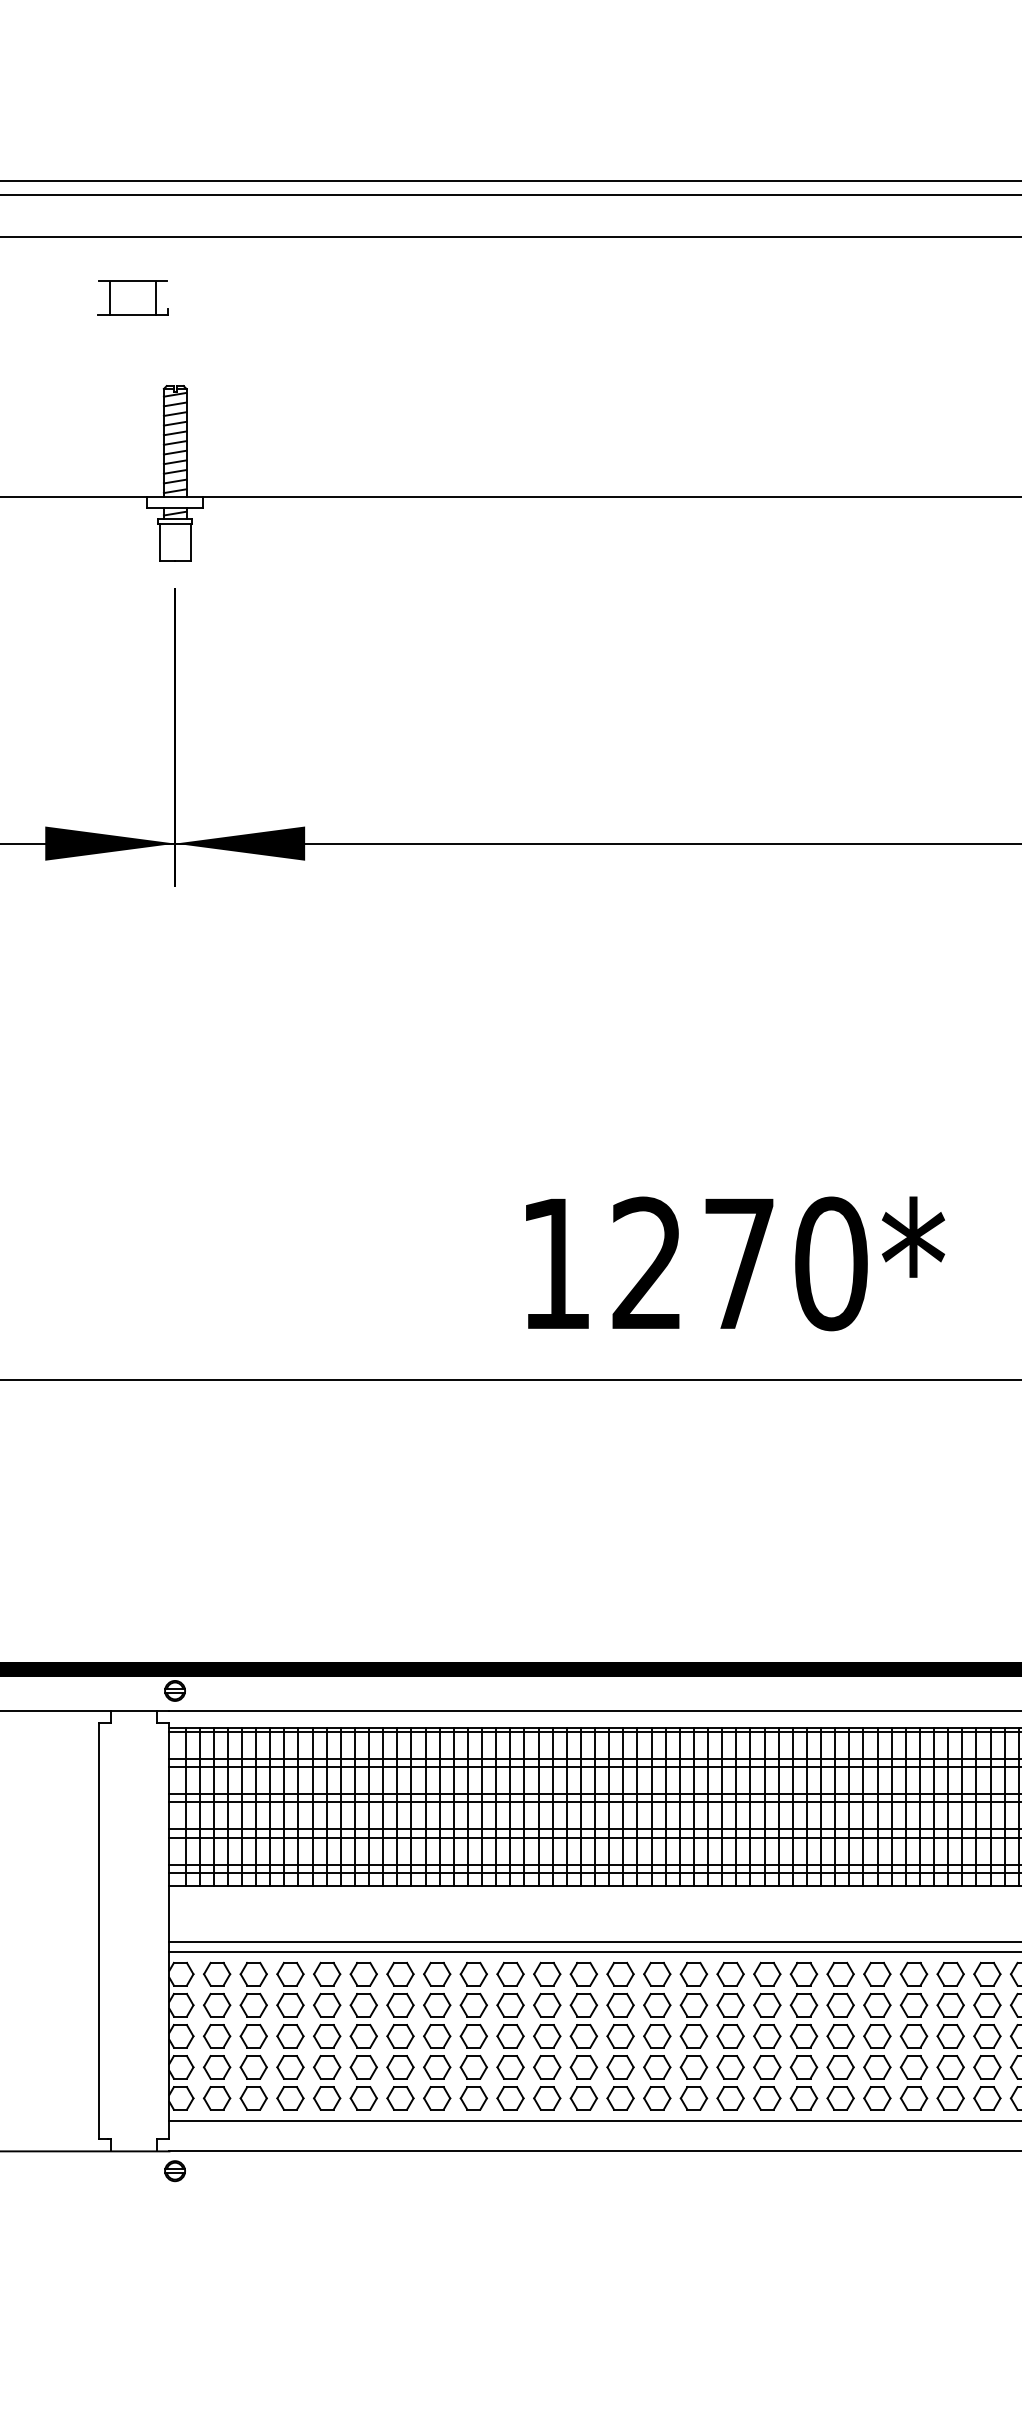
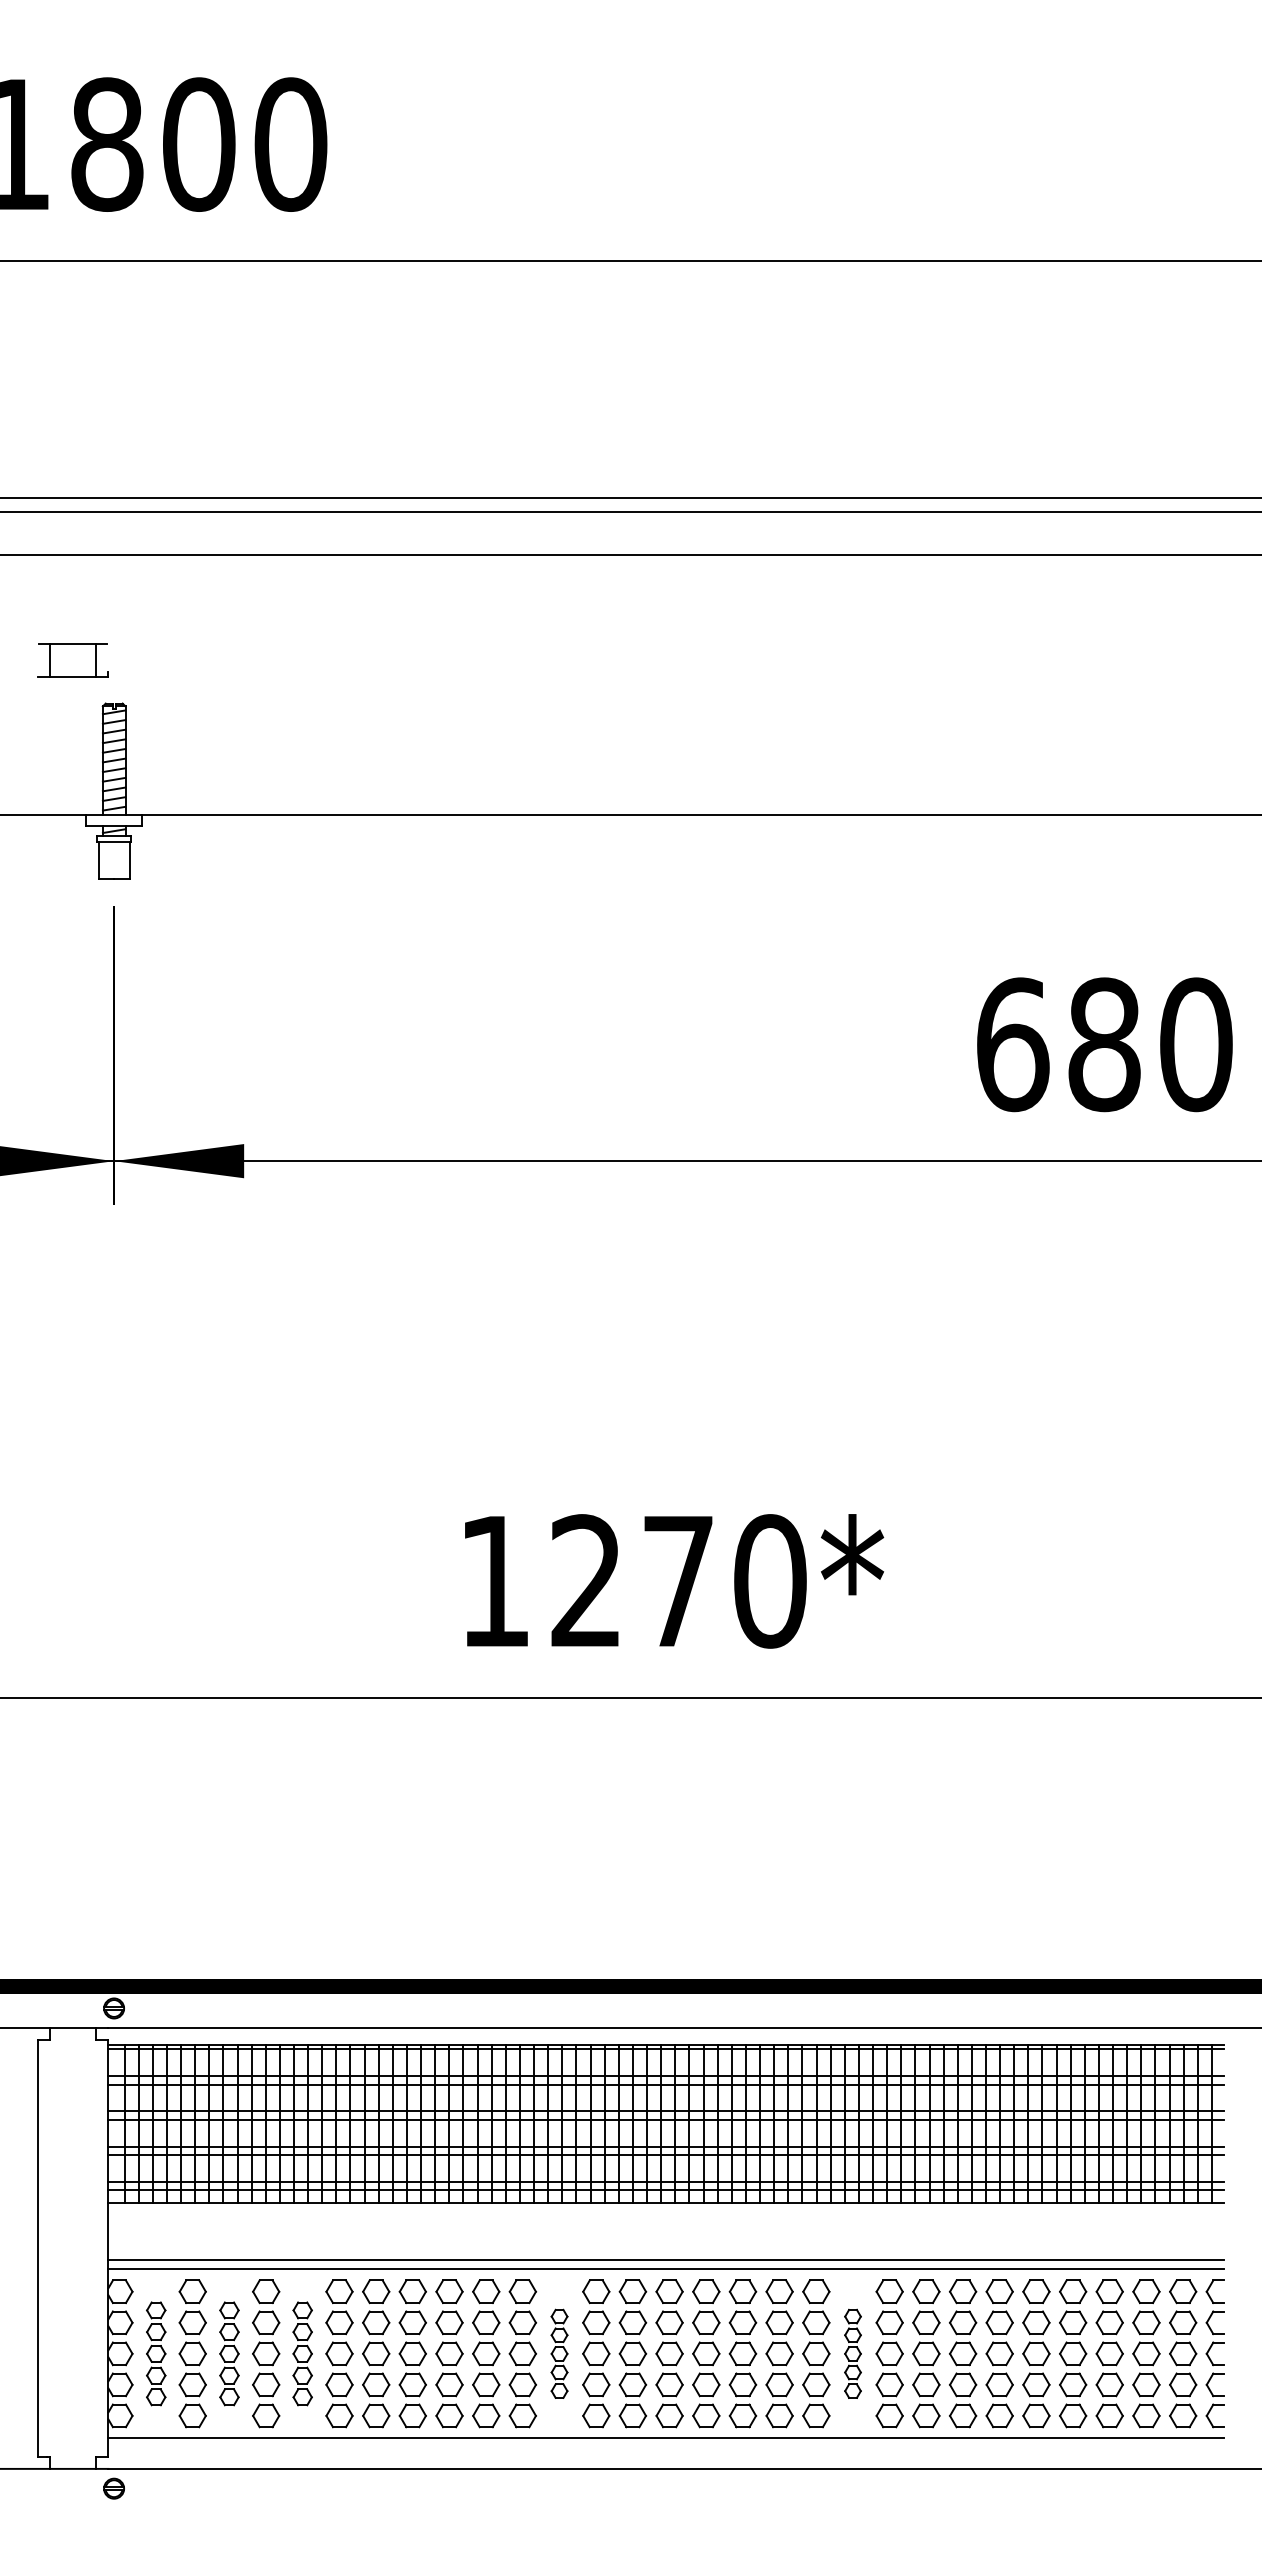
part: (132, 297) -> (72, 660), moved
part: (217, 2035) -> (156, 2353), size x0.7
part: (290, 2035) -> (229, 2353), size x0.7
part: (363, 2035) -> (302, 2353), size x0.7
part: (620, 2035) -> (559, 2353), size x0.6
part: (913, 2035) -> (852, 2353), size x0.6

